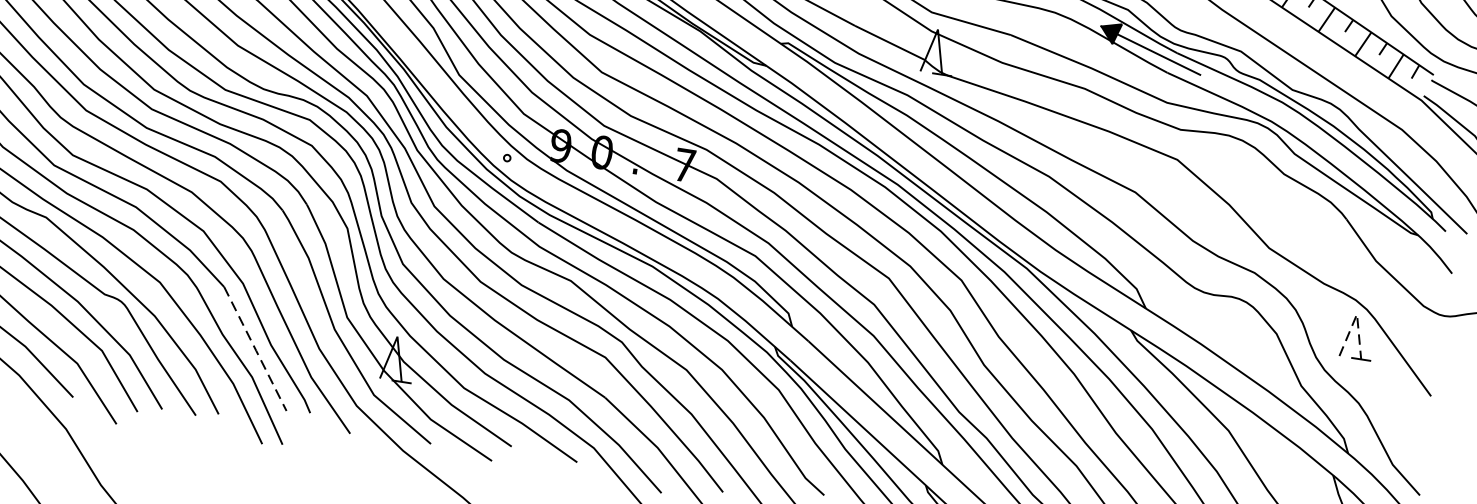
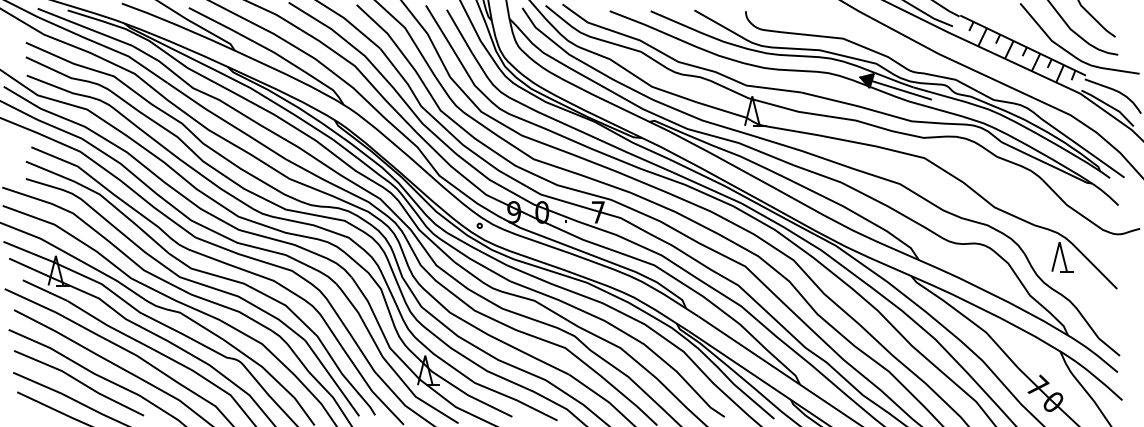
line: (1356, 314) -> (1059, 242), dashed -> solid
line: (256, 350) -> (333, 379), dashed -> solid

